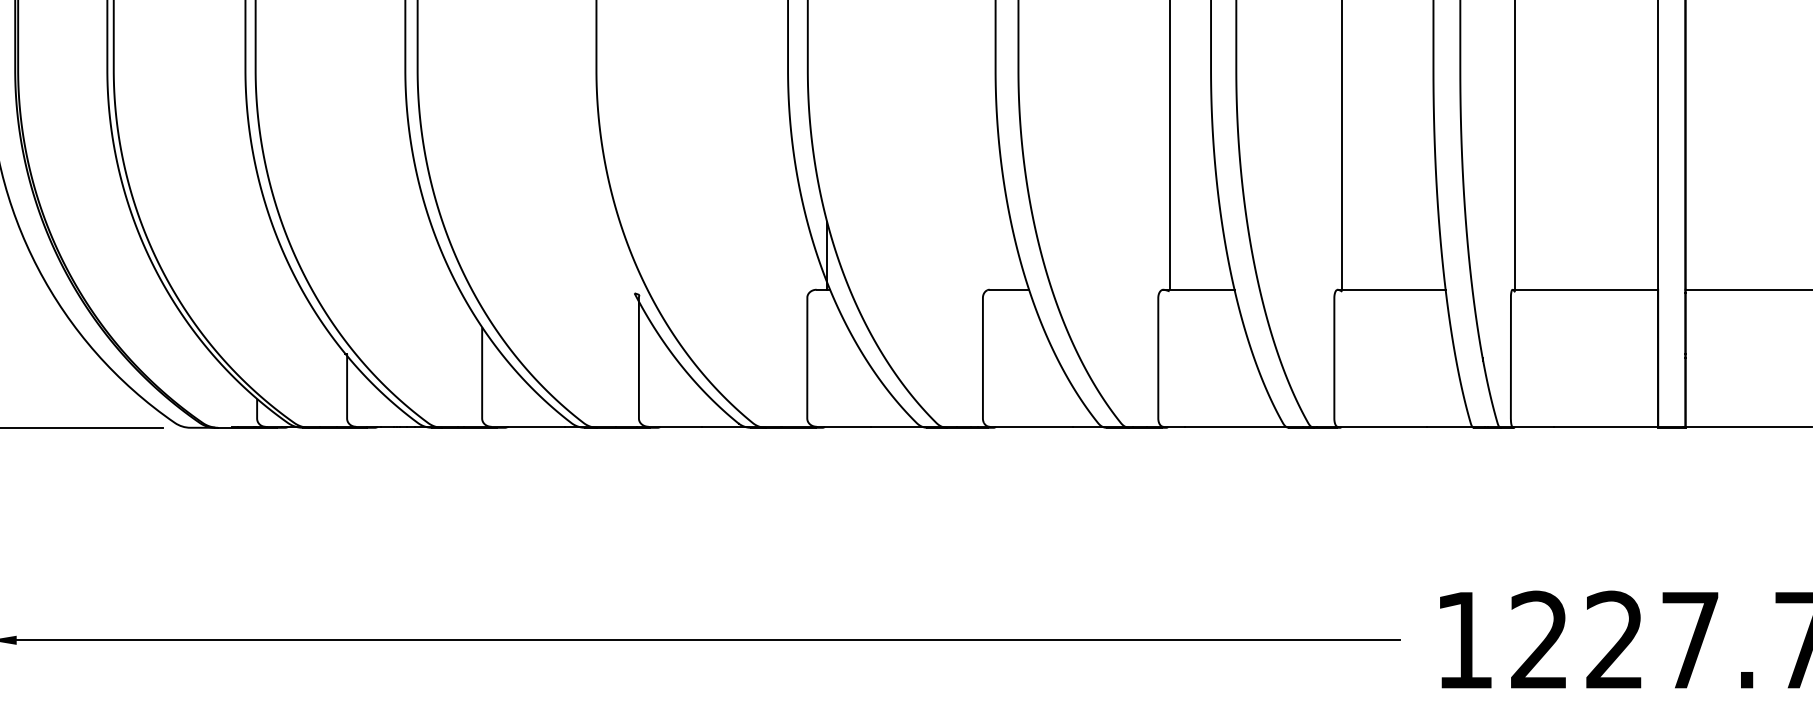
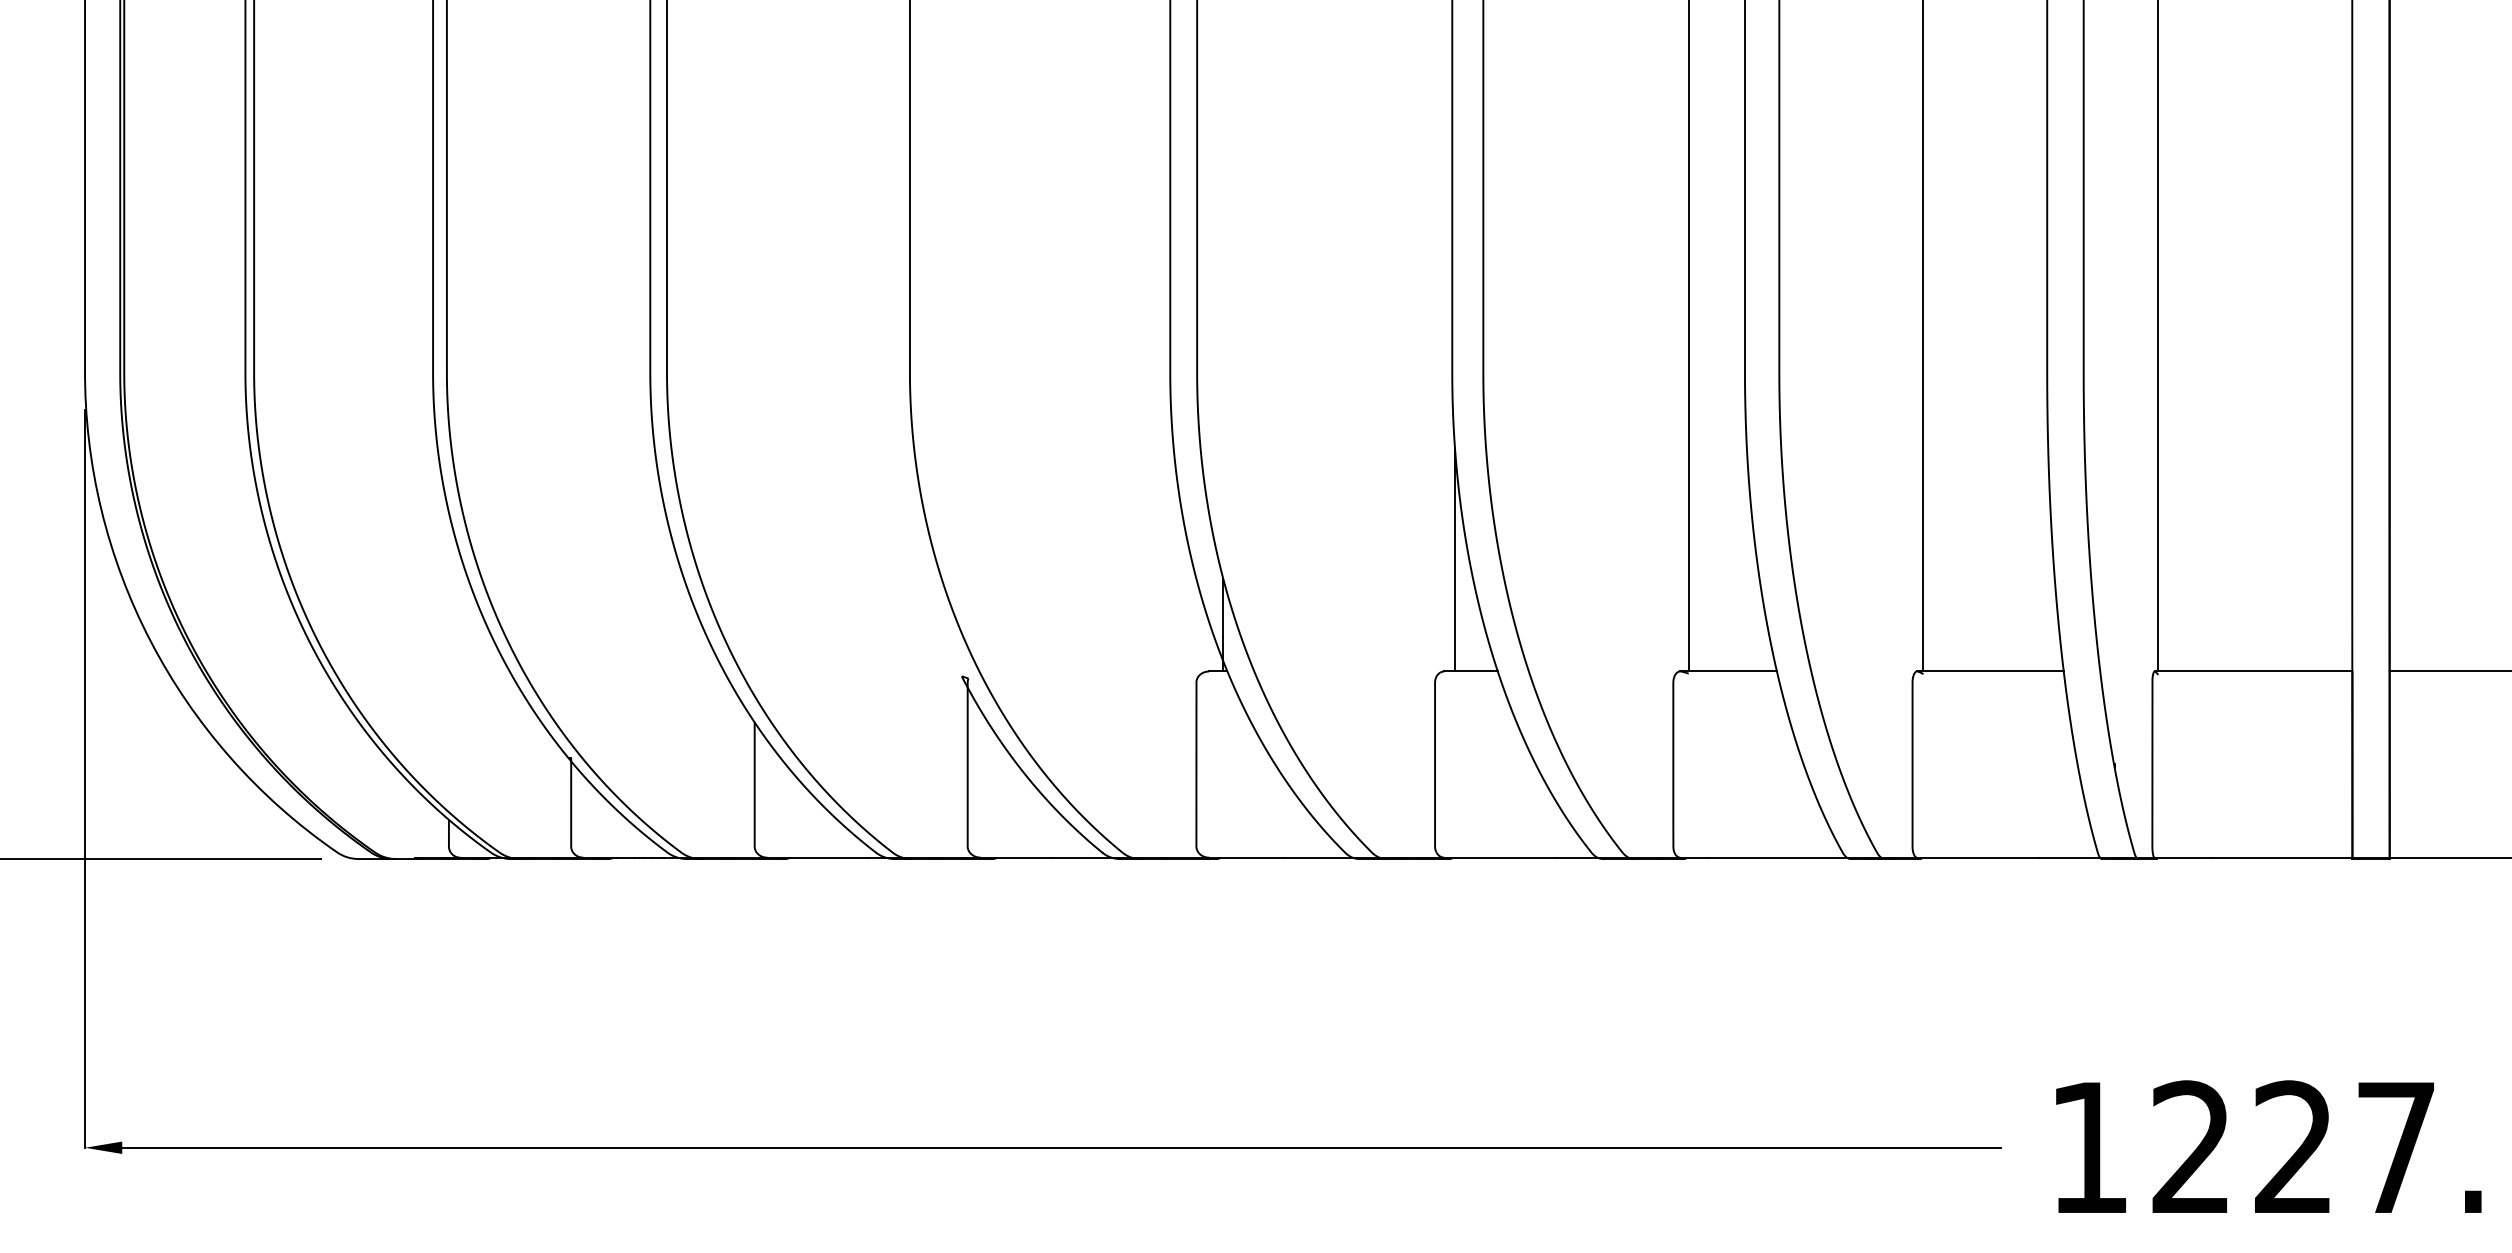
line: (997, 207) -> (1455, 559), added

